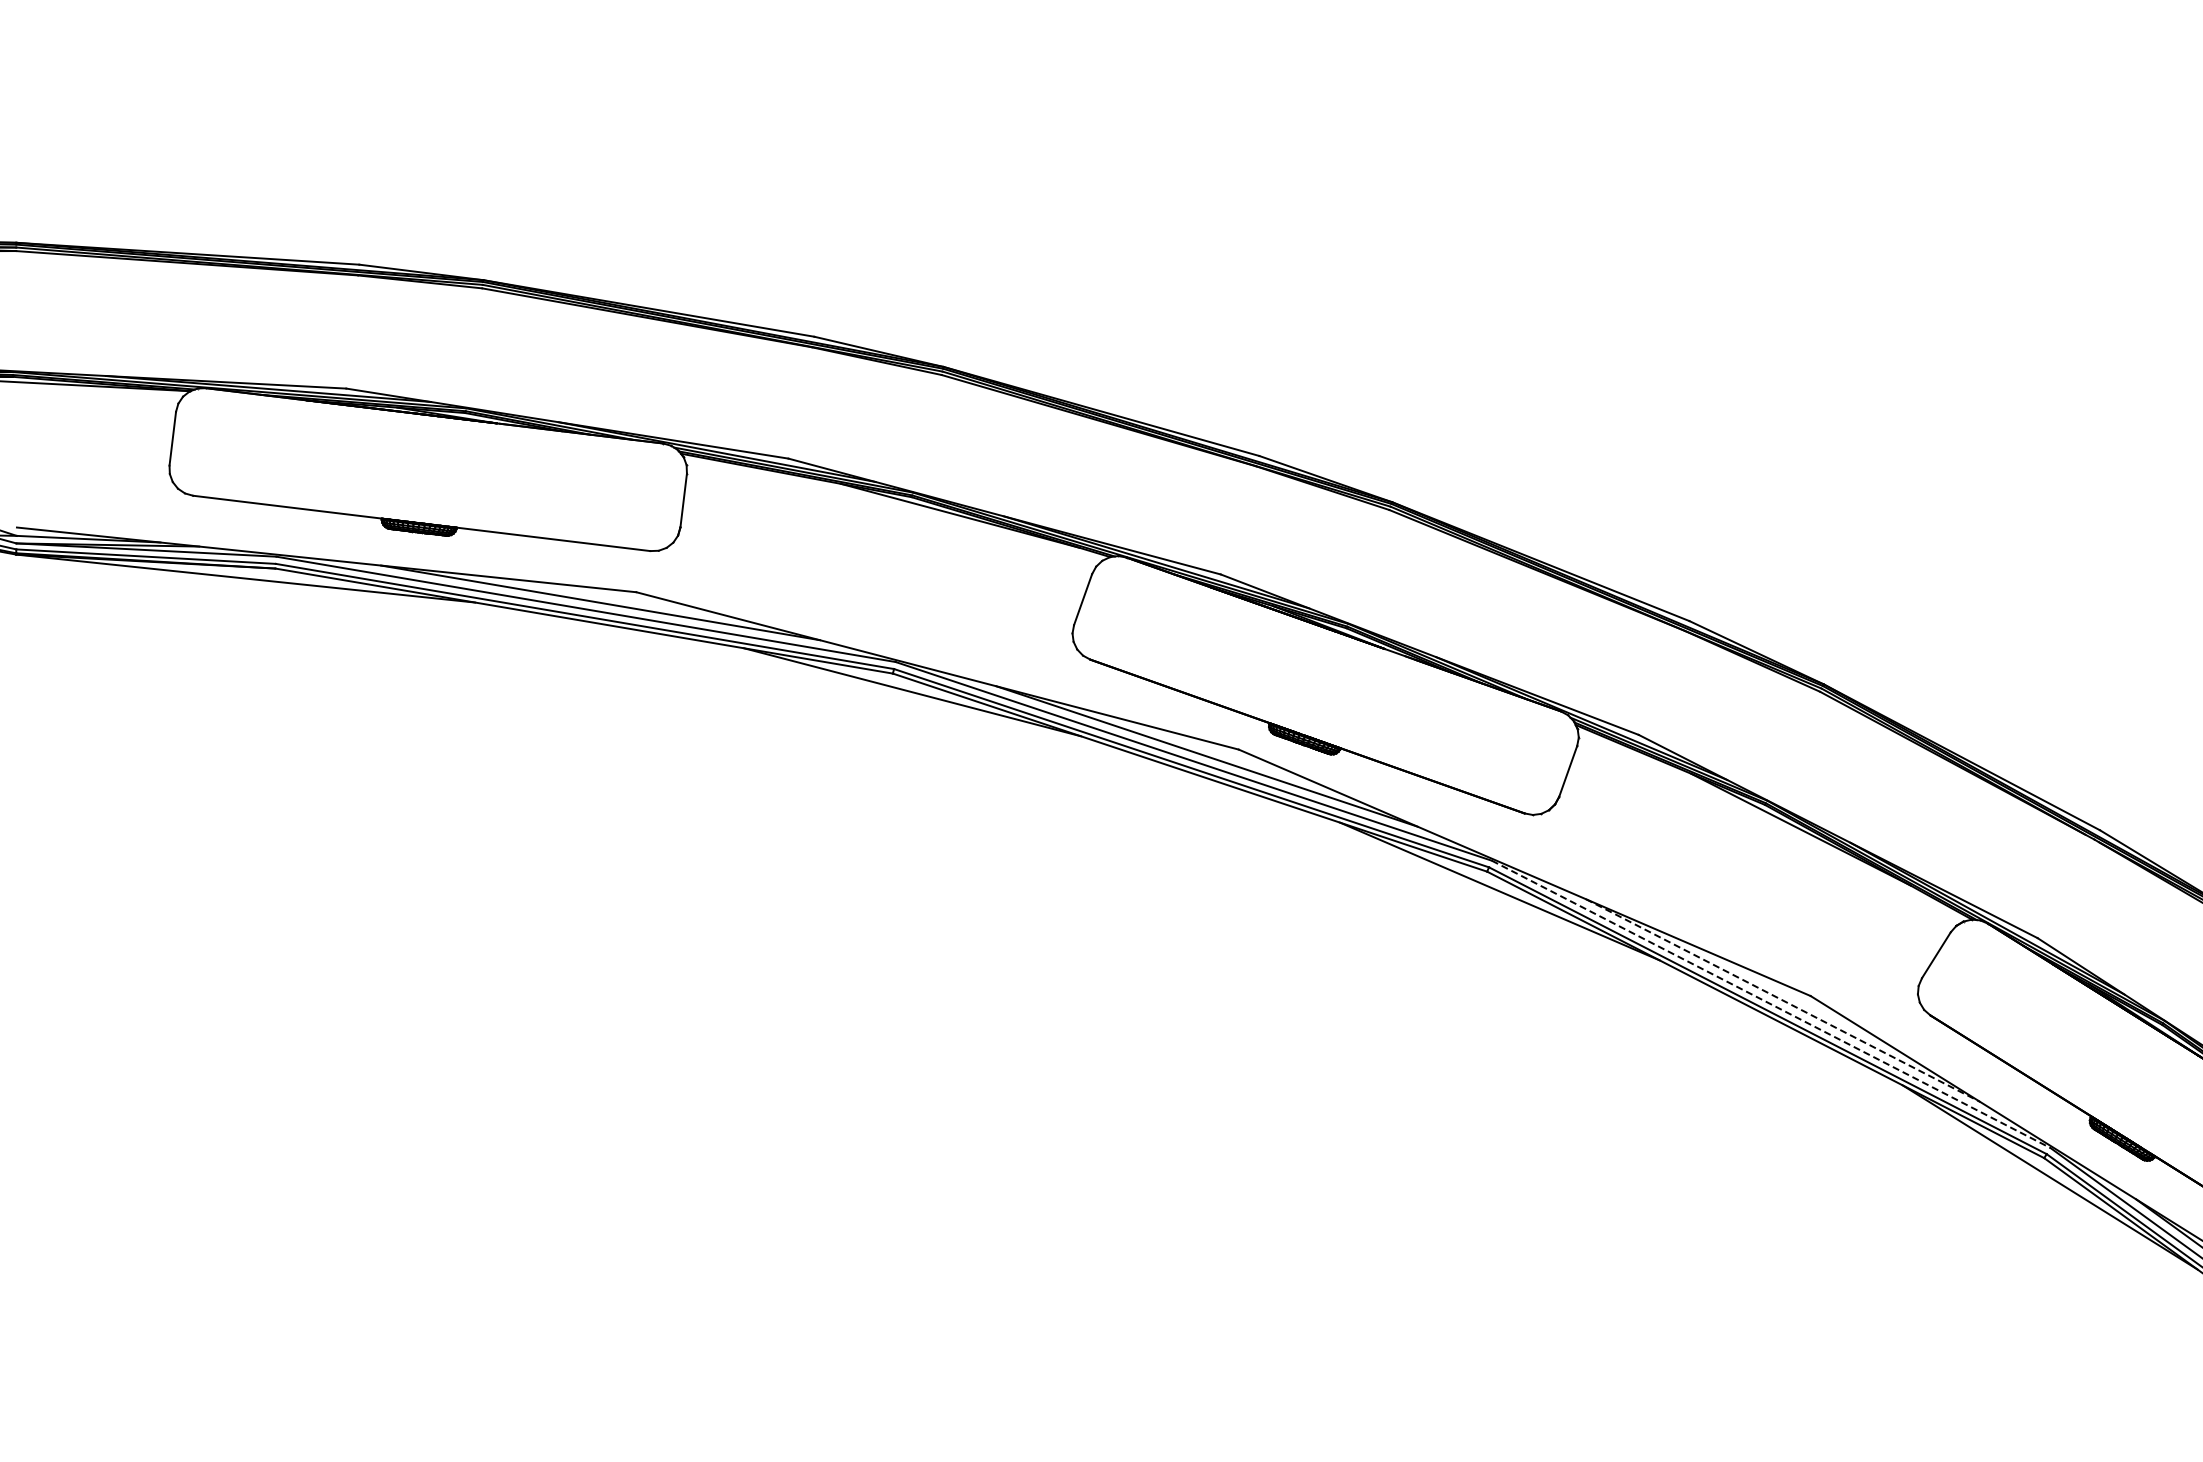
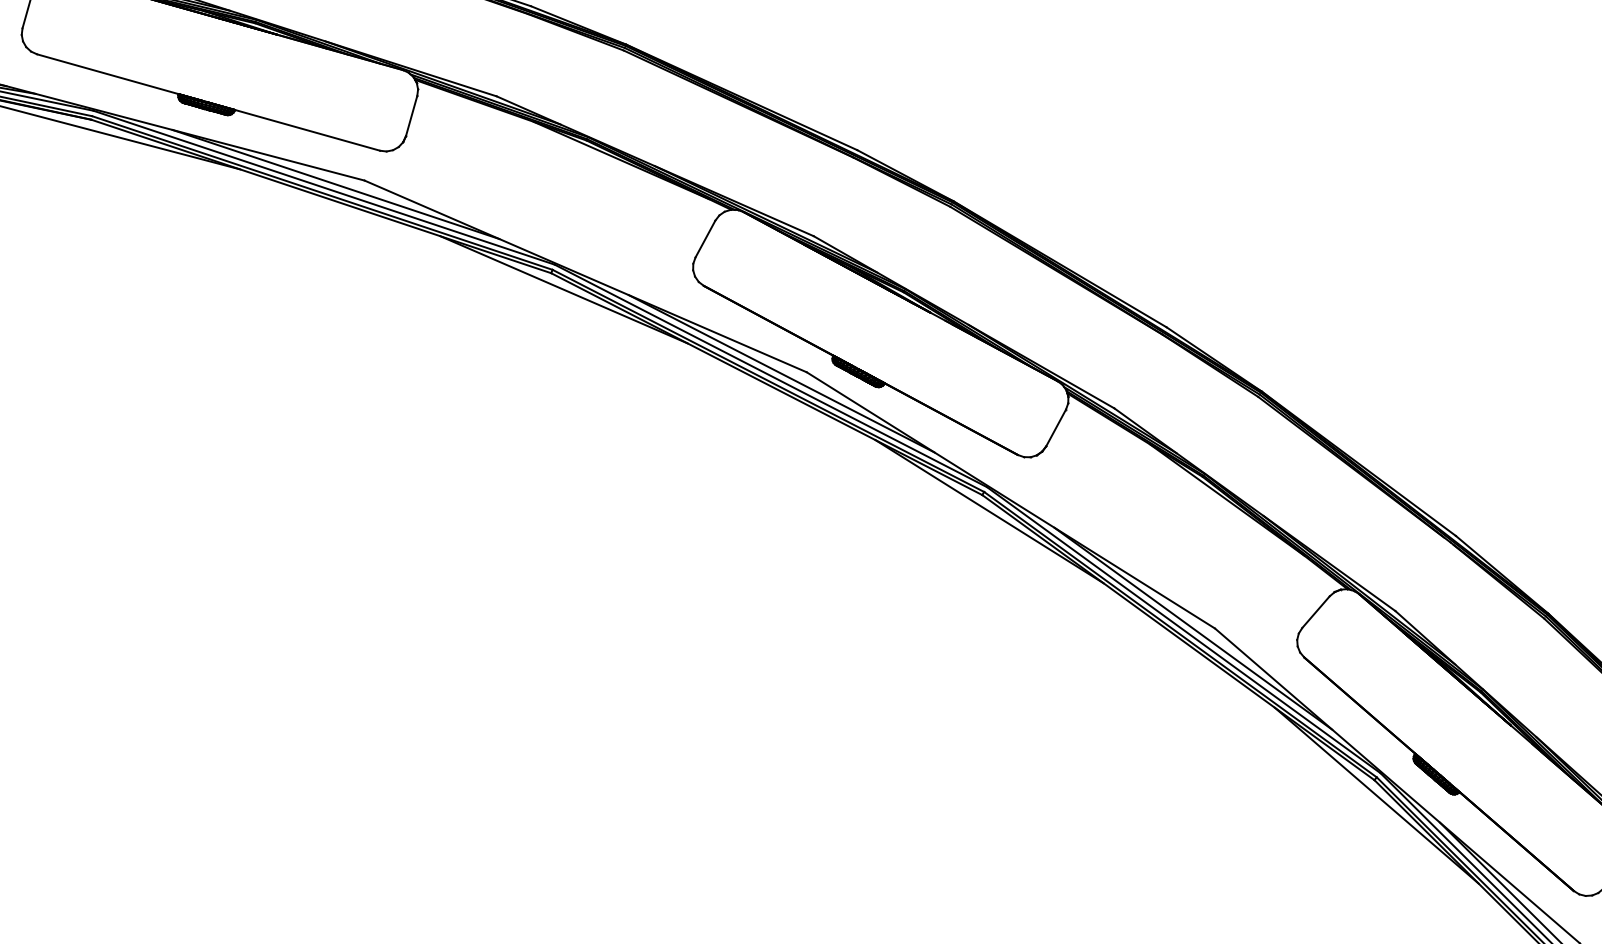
line: (1783, 1000) -> (1193, 628), dashed -> solid
line: (1771, 1004) -> (1184, 630), dashed -> solid

